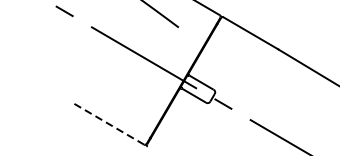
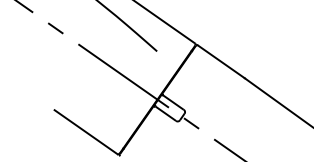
line: (106, 122) -> (85, 131), dashed -> solid

